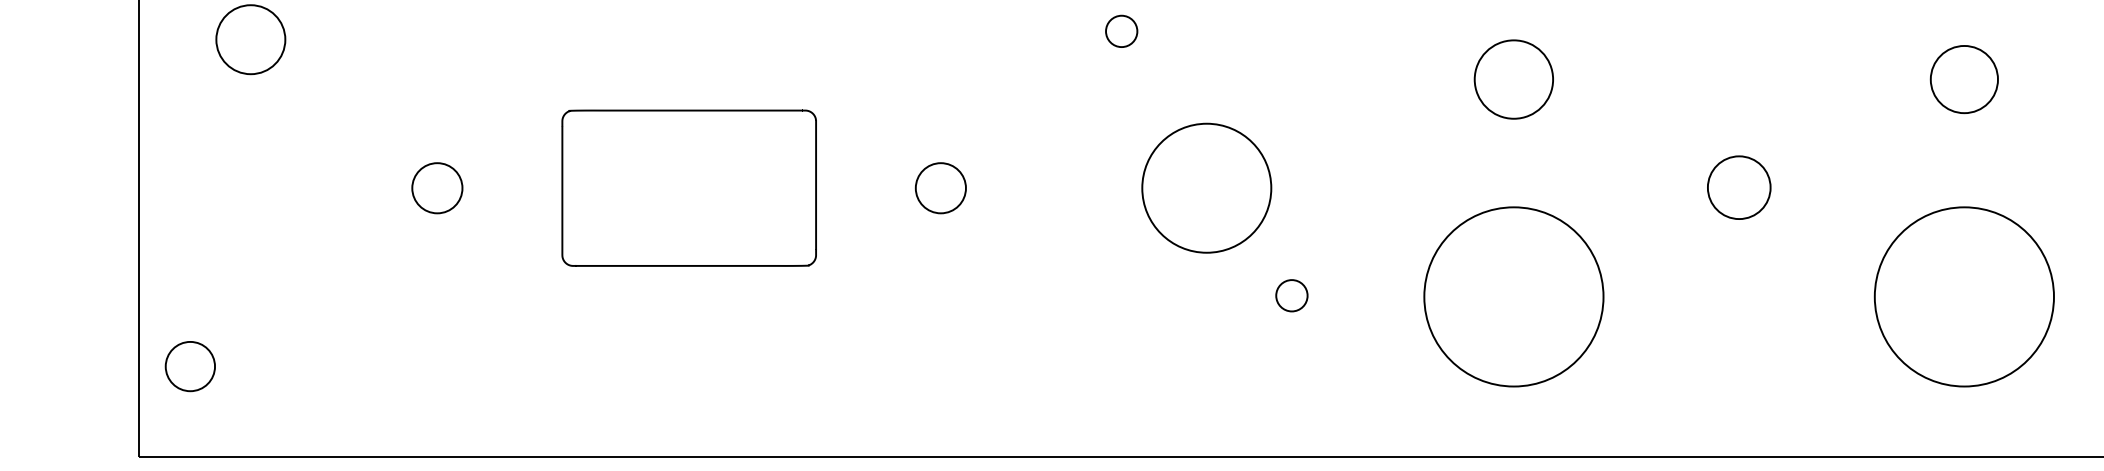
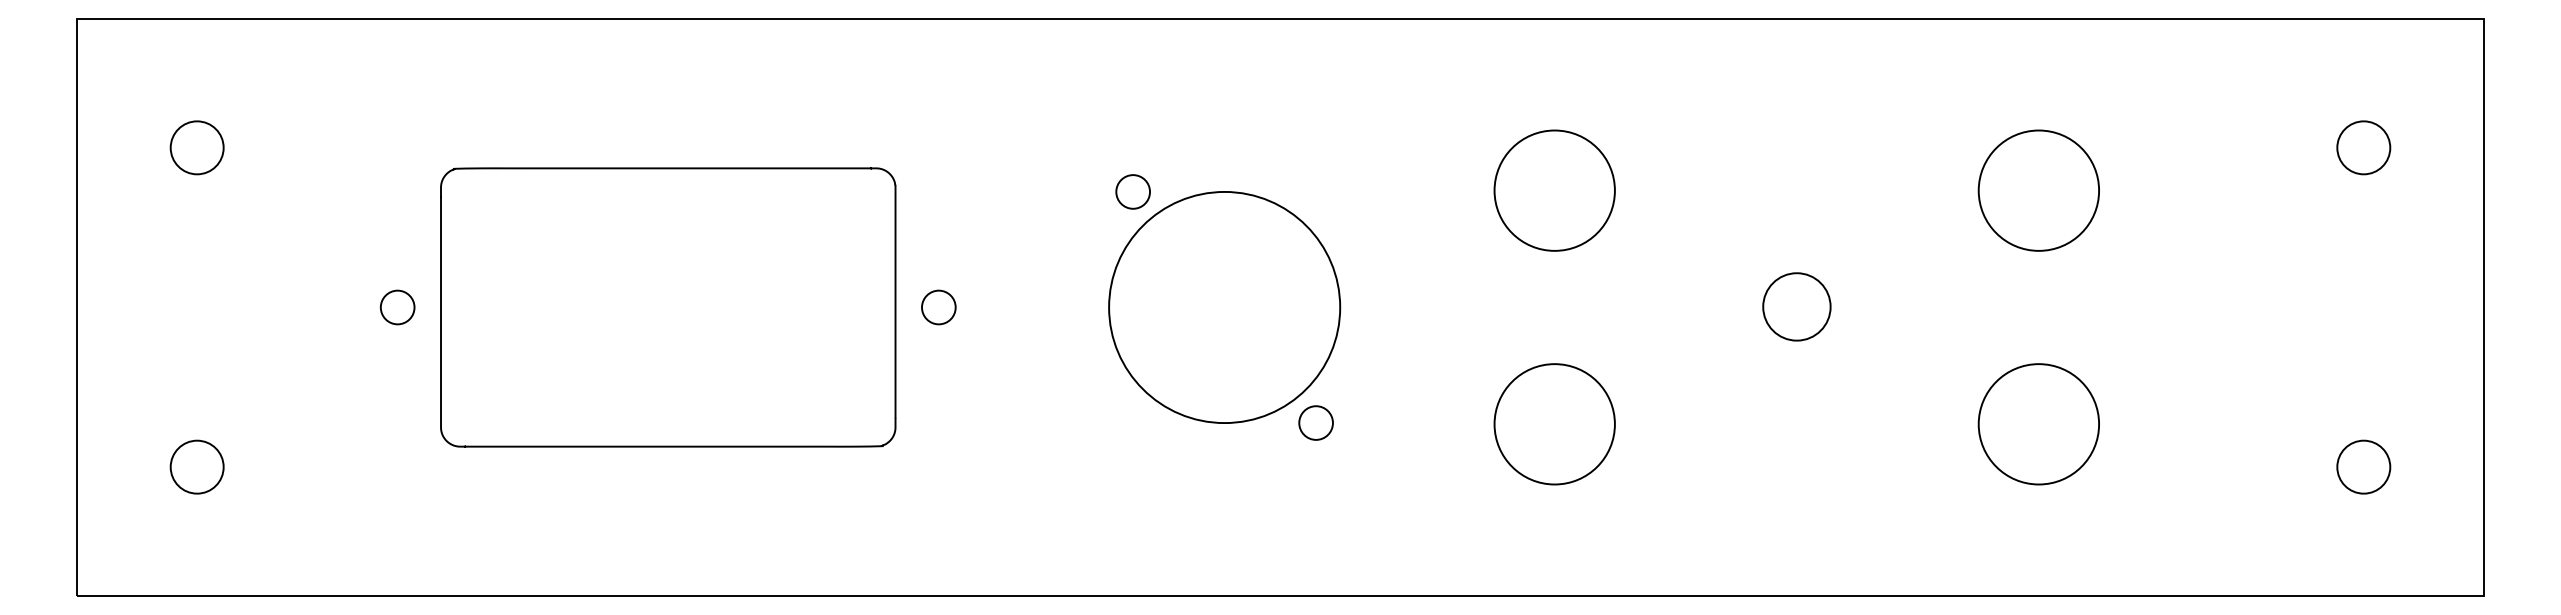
circle: (1121, 31) -> (1132, 191), moved
circle: (250, 39) -> (196, 147), size x0.71
circle: (1513, 79) -> (1554, 190), size x1.43
circle: (1964, 79) -> (2038, 190), size x1.67
circle: (437, 188) -> (397, 307), size x0.62
part: (689, 188) -> (668, 307), size x1.67
circle: (940, 188) -> (938, 307), size x0.62
circle: (1206, 188) -> (1224, 307), size x1.67
circle: (1513, 297) -> (1554, 424), size x0.62
circle: (1964, 297) -> (2038, 424), size x0.62
circle: (189, 365) -> (196, 466), moved

